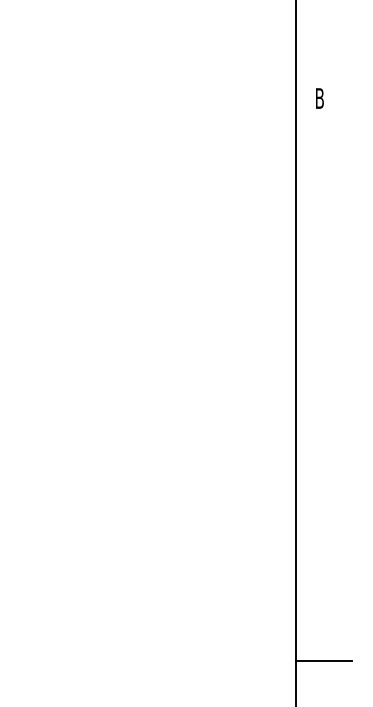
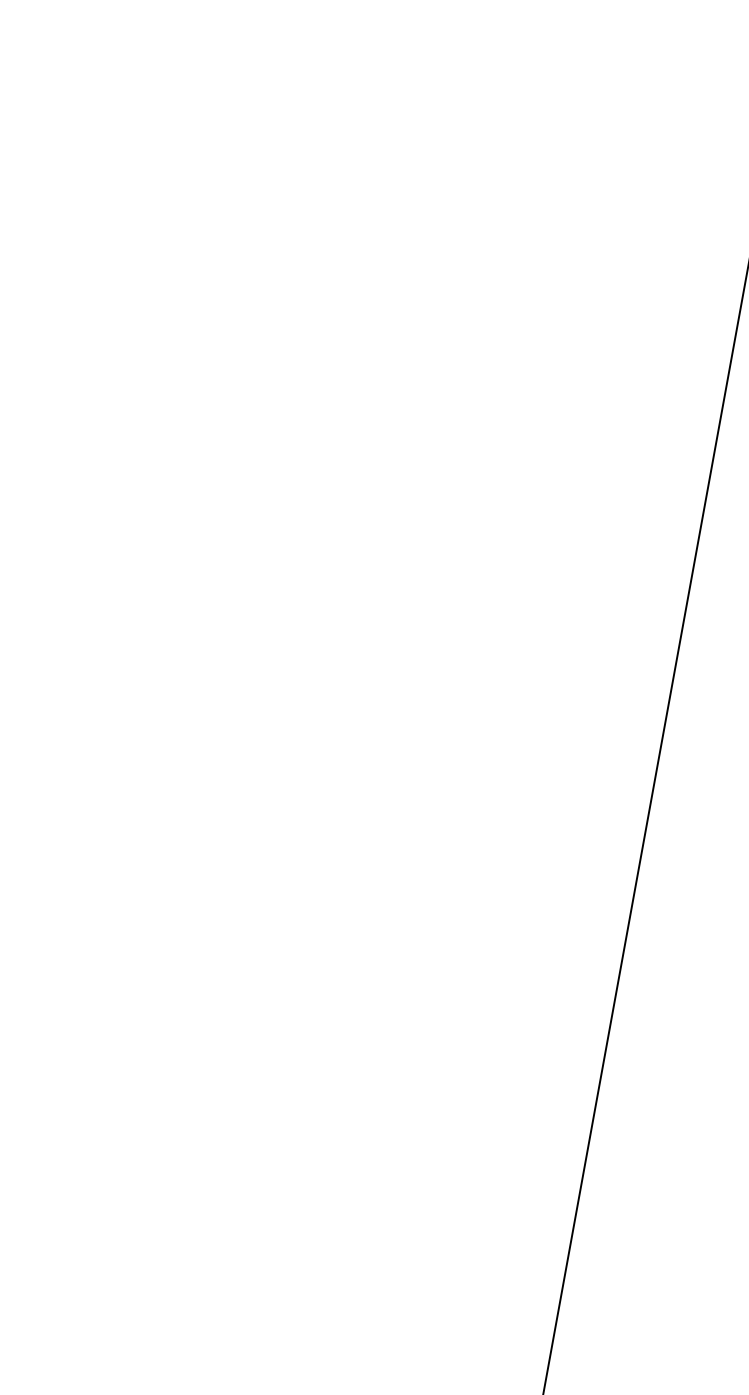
line: (324, 661) -> (610, 1352), removed

